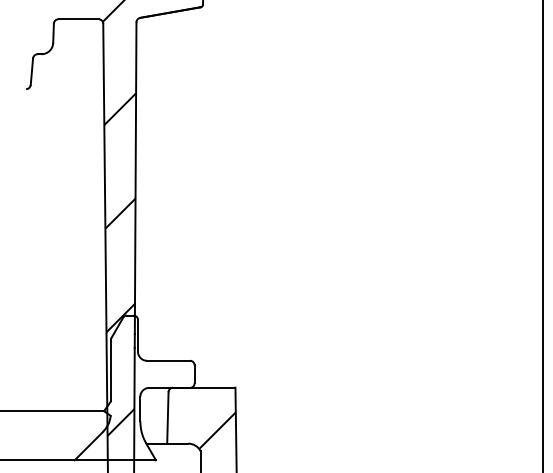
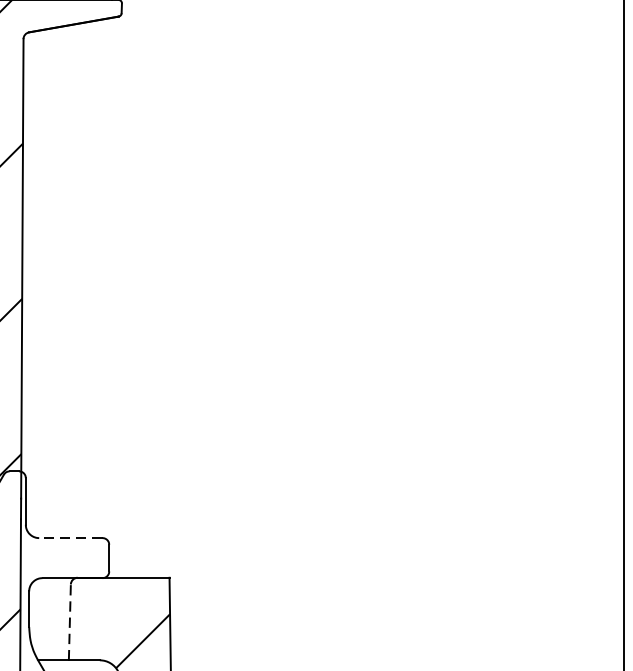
line: (168, 360) -> (70, 537), solid -> dashed
line: (167, 417) -> (69, 621), solid -> dashed

